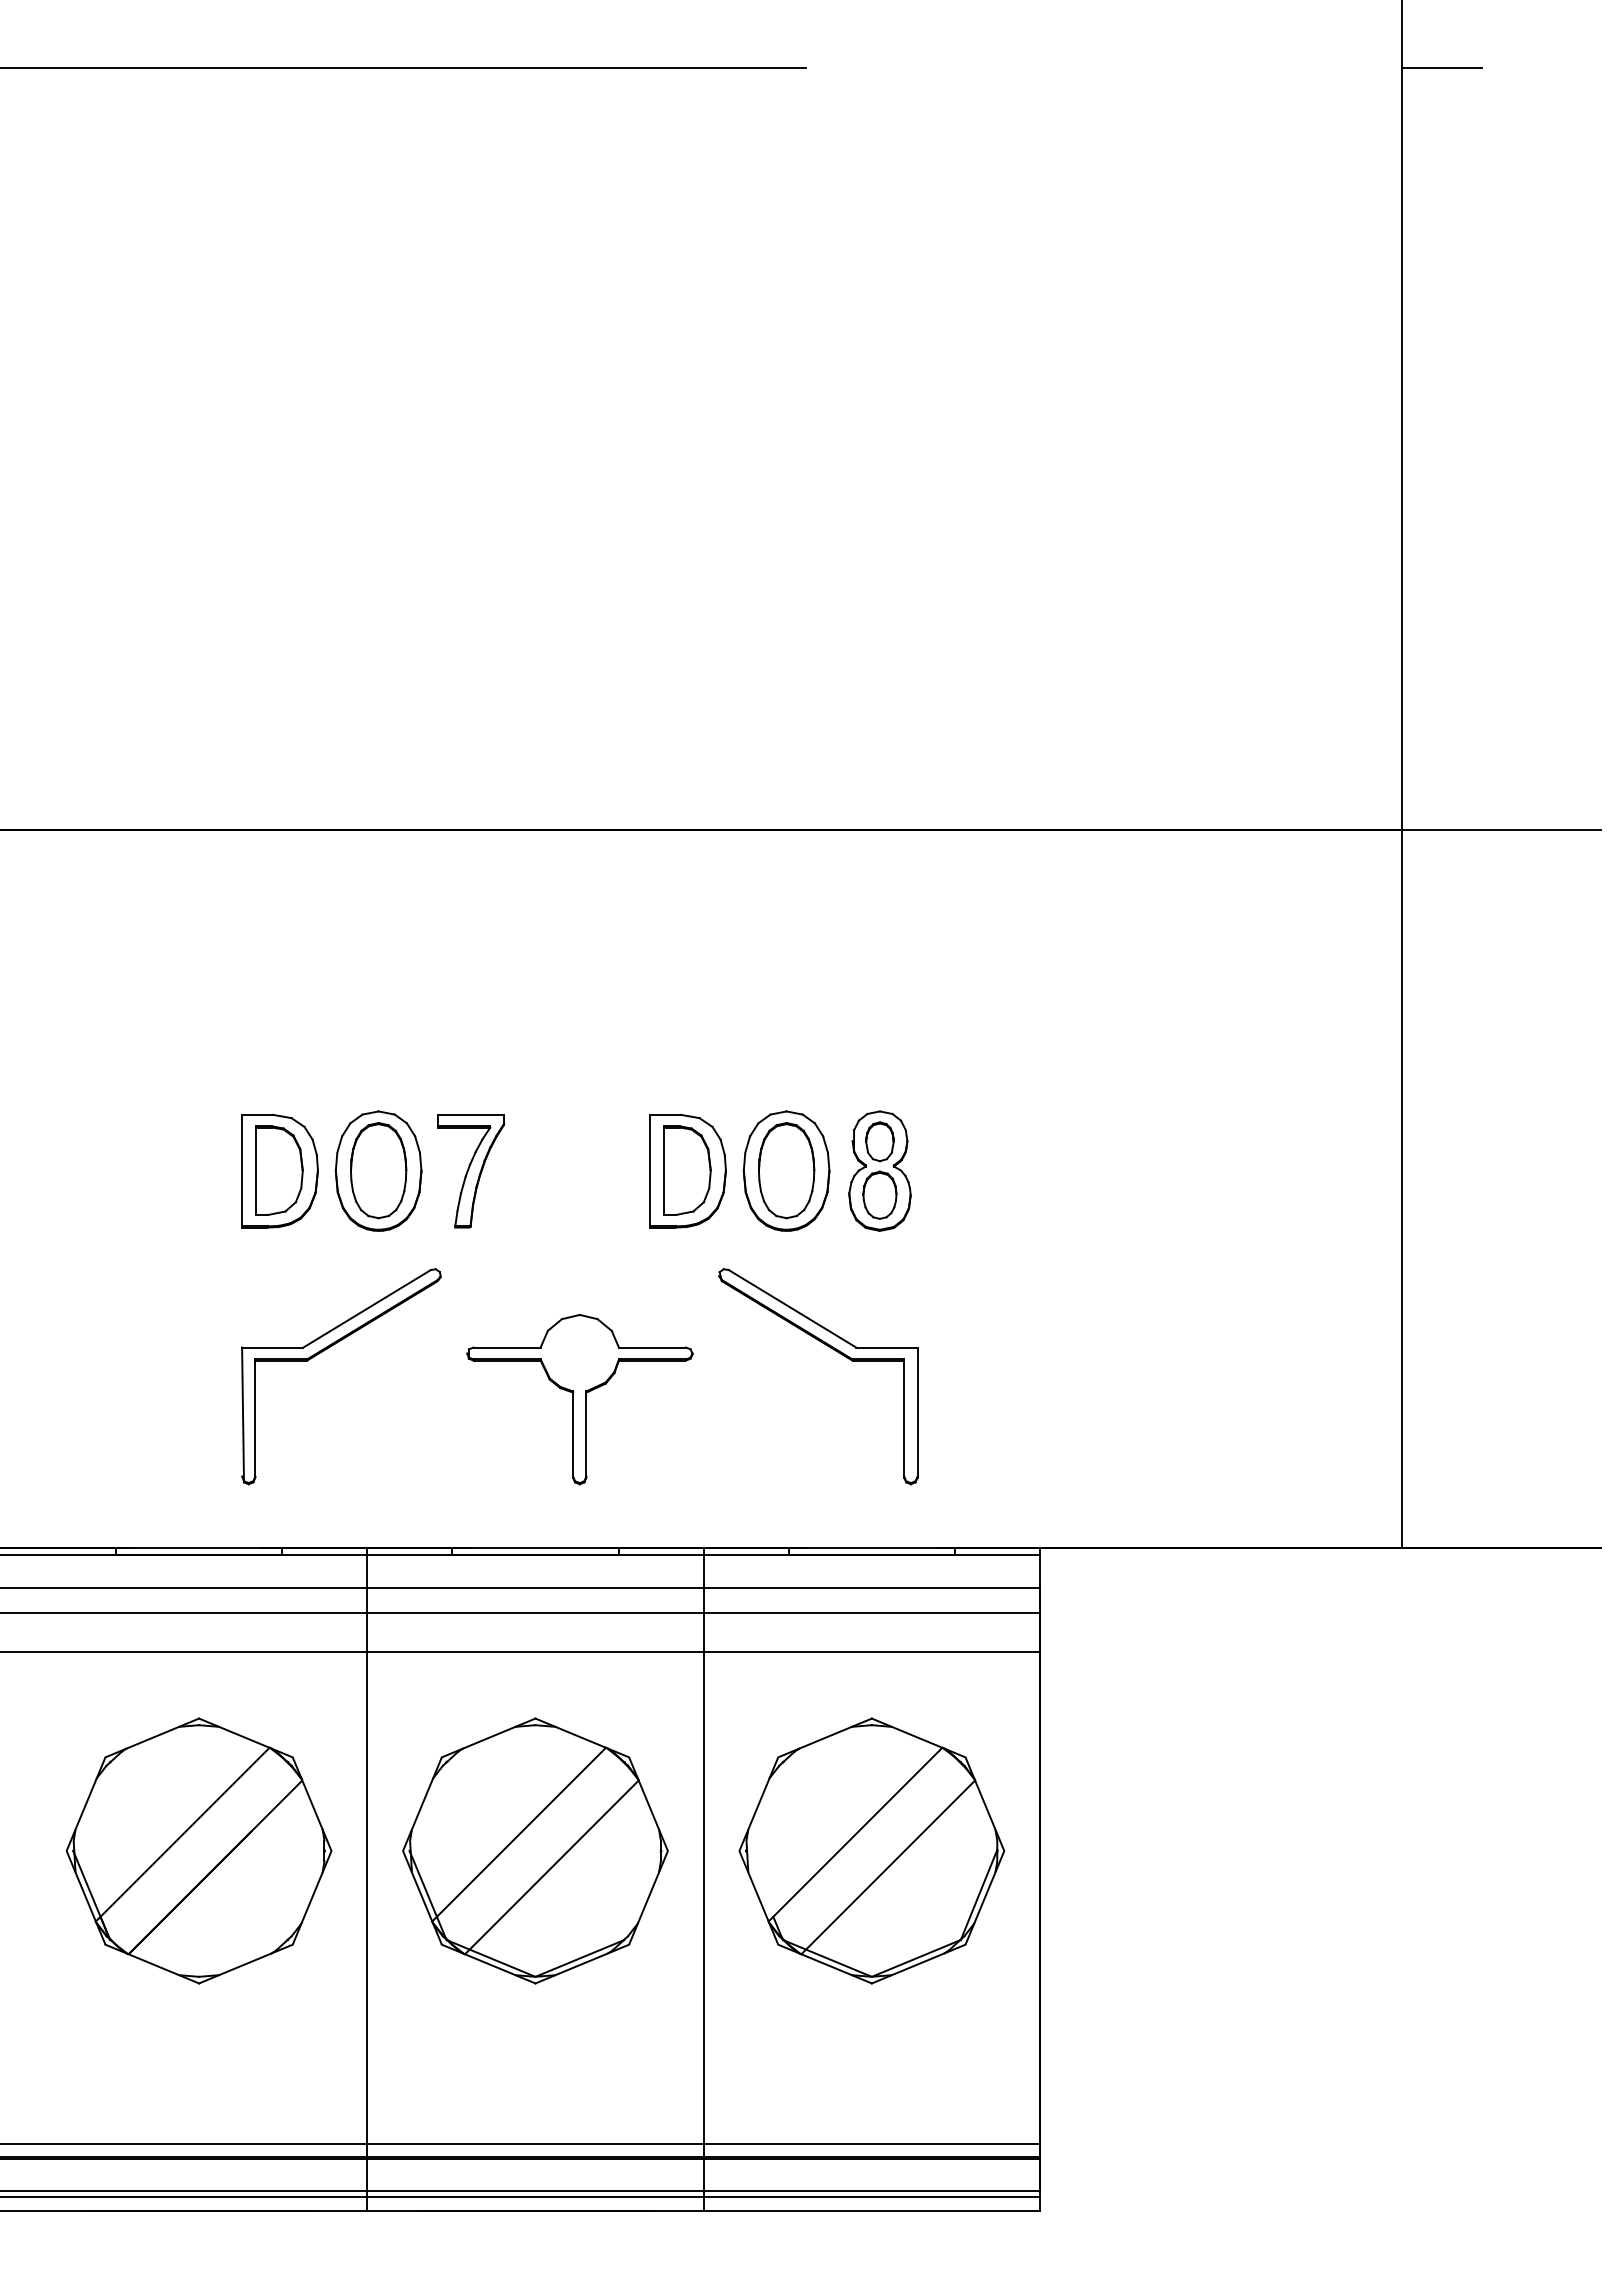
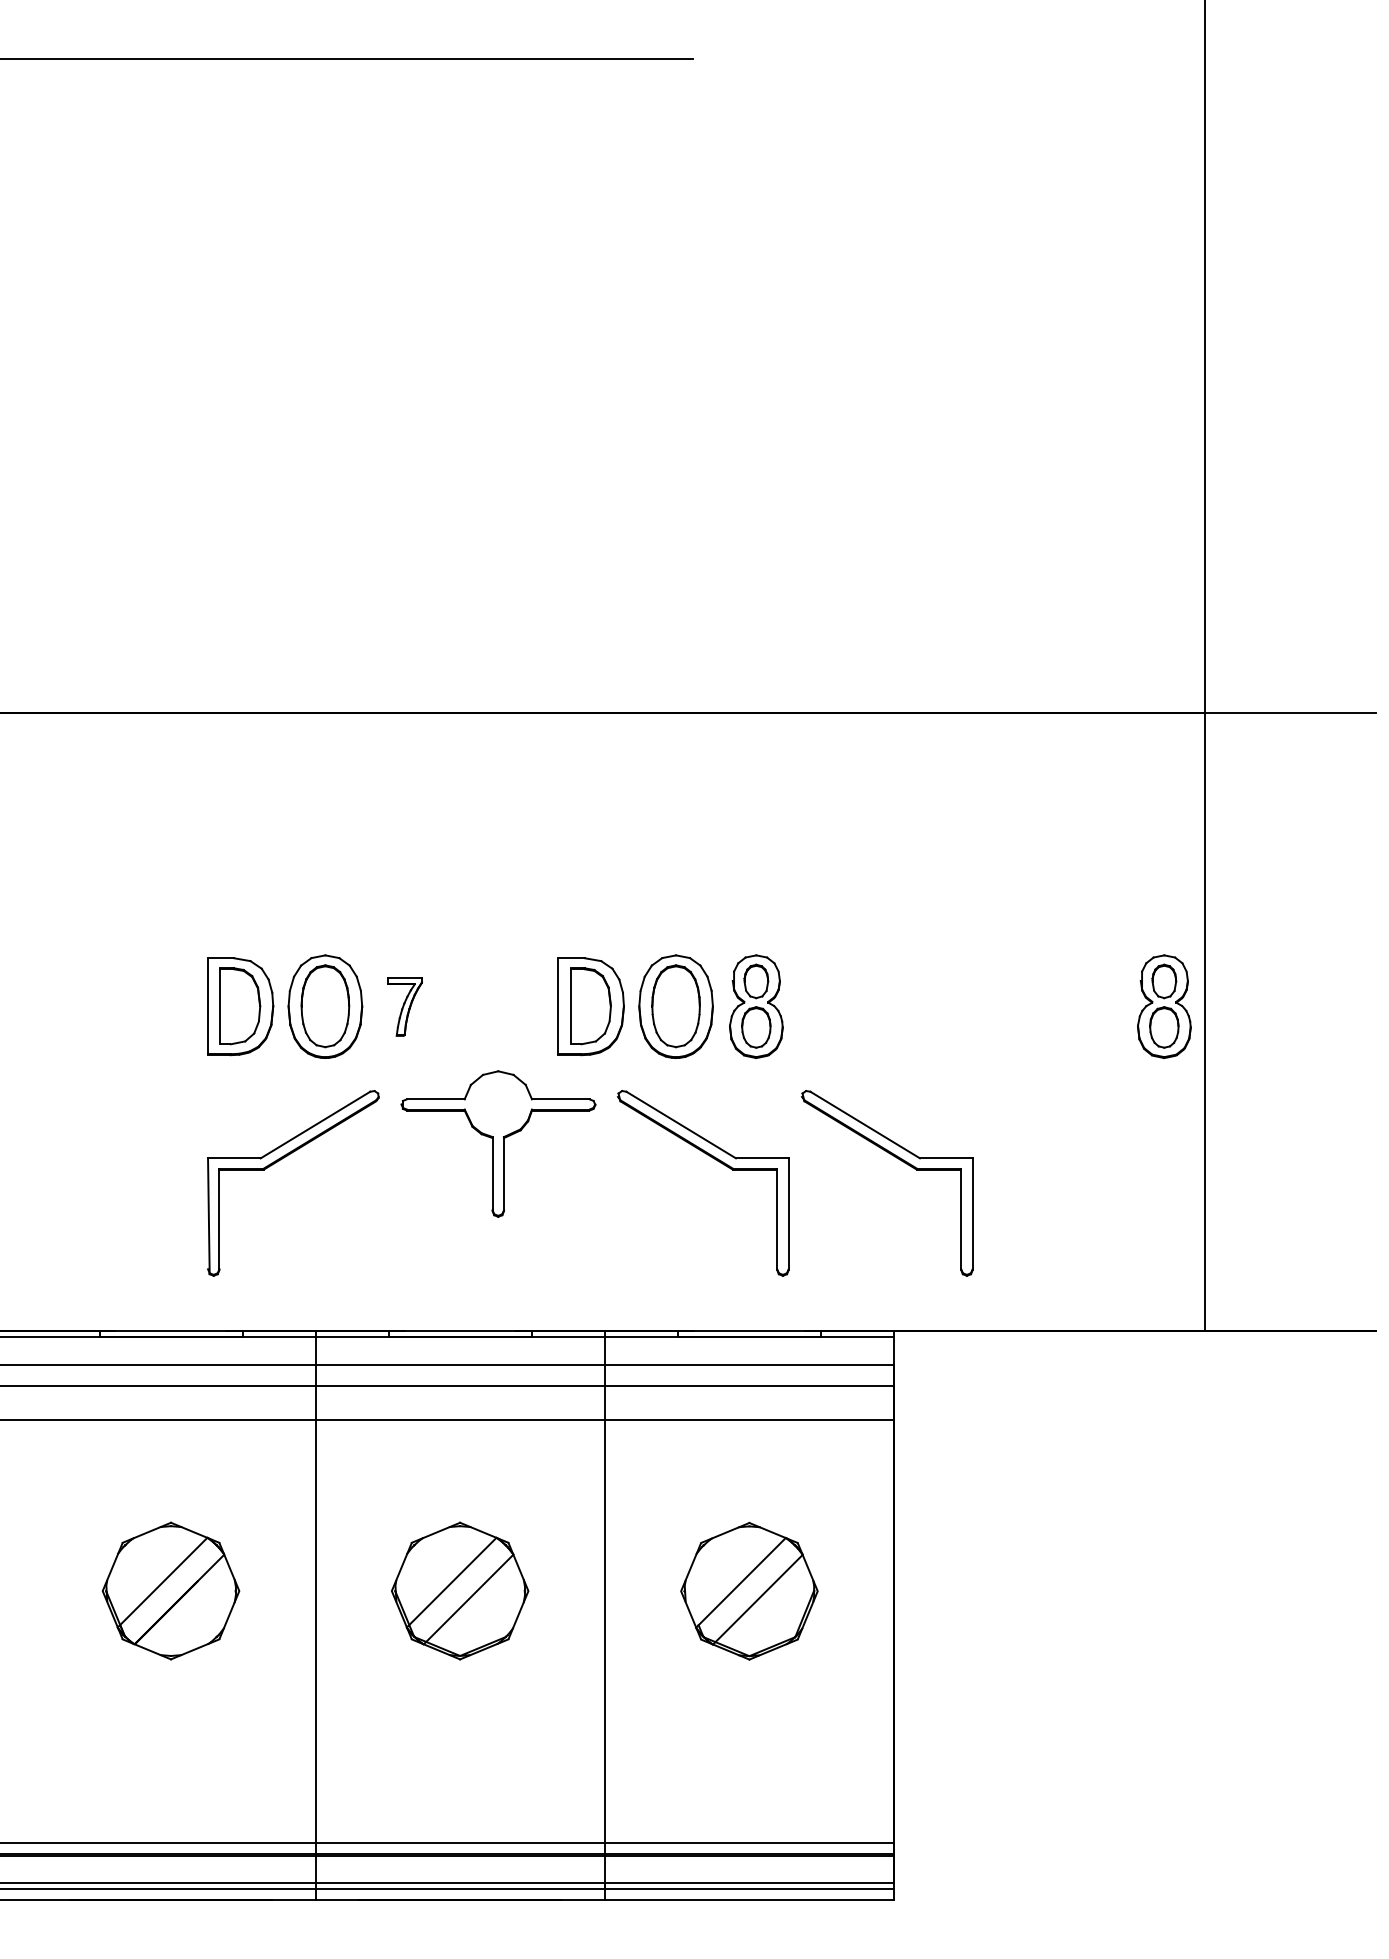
line: (1441, 68) -> (1239, 58), removed
part: (470, 1170) -> (404, 1006), size x0.6
part: (1354, 1170) -> (1164, 1006), added
part: (1046, 1350) -> (899, 1160), added
part: (579, 1398) -> (498, 1143), moved
part: (198, 1850) -> (170, 1590), size x0.6
part: (534, 1850) -> (459, 1590), size x0.6
part: (871, 1851) -> (749, 1591), size x0.6

